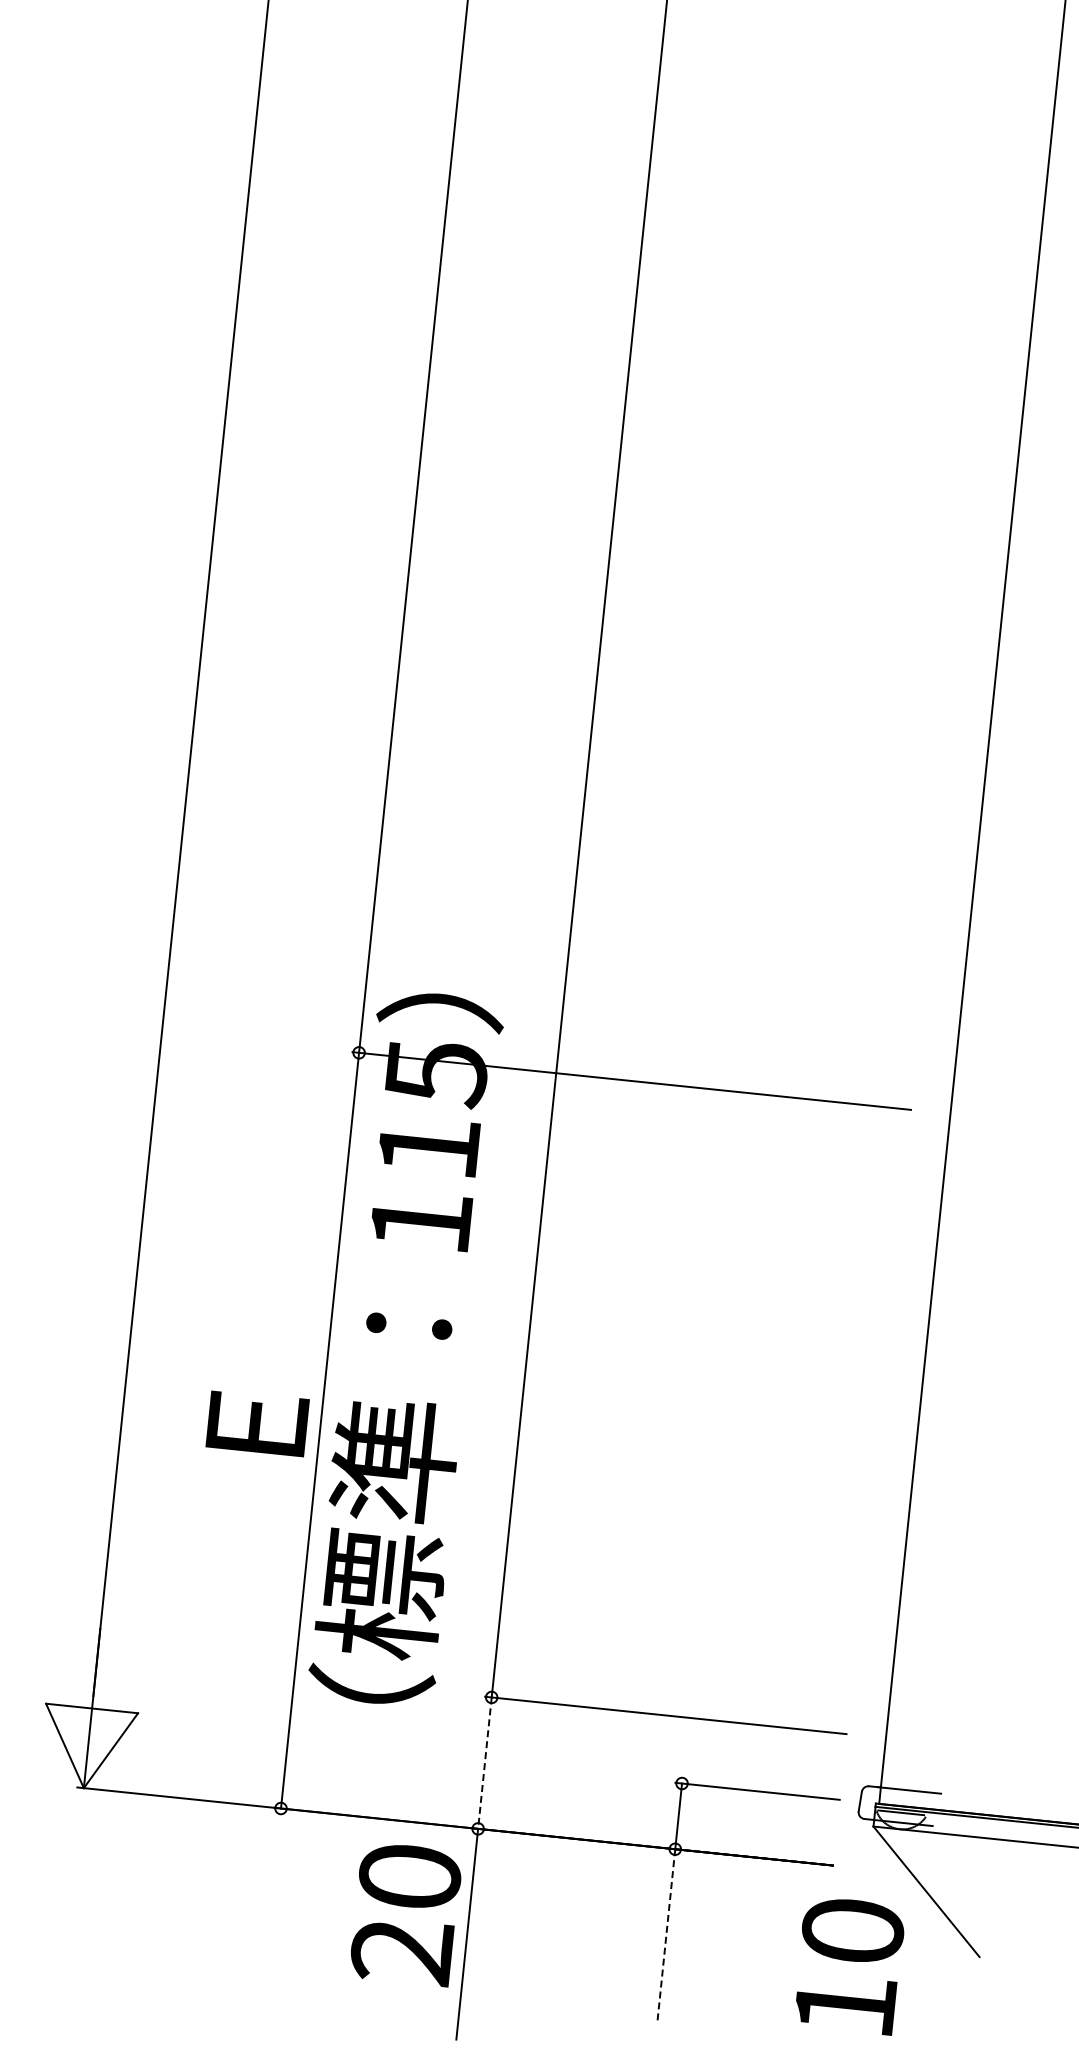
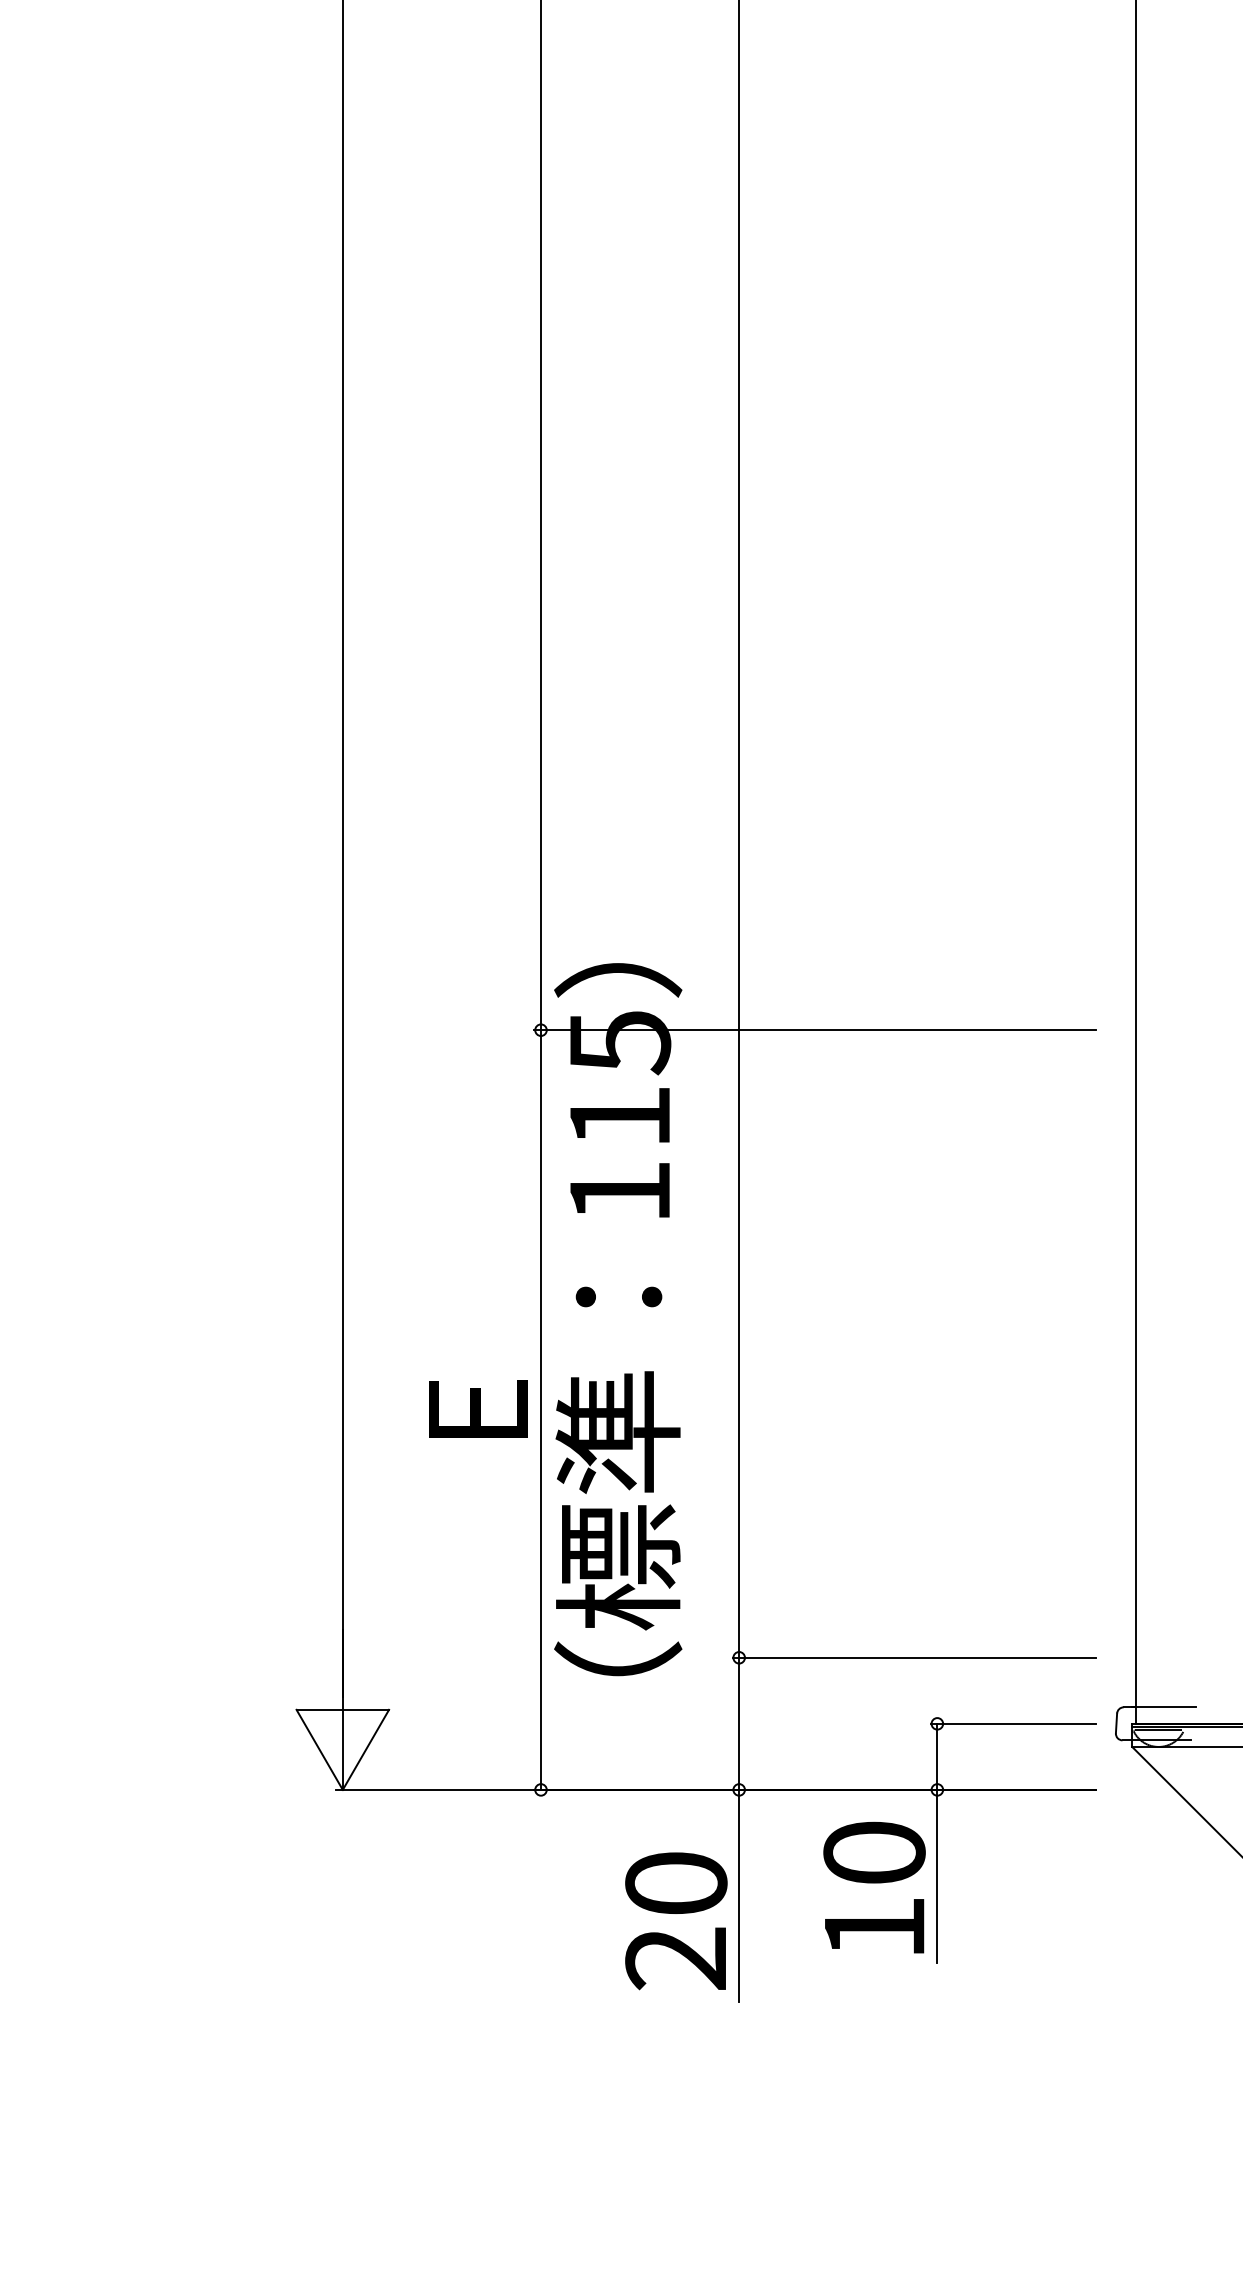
line: (485, 1763) -> (739, 1724), dashed -> solid
text: (406, 1914) -> (676, 1921), moved
line: (666, 1935) -> (937, 1876), dashed -> solid
text: (849, 1965) -> (874, 1887), moved

